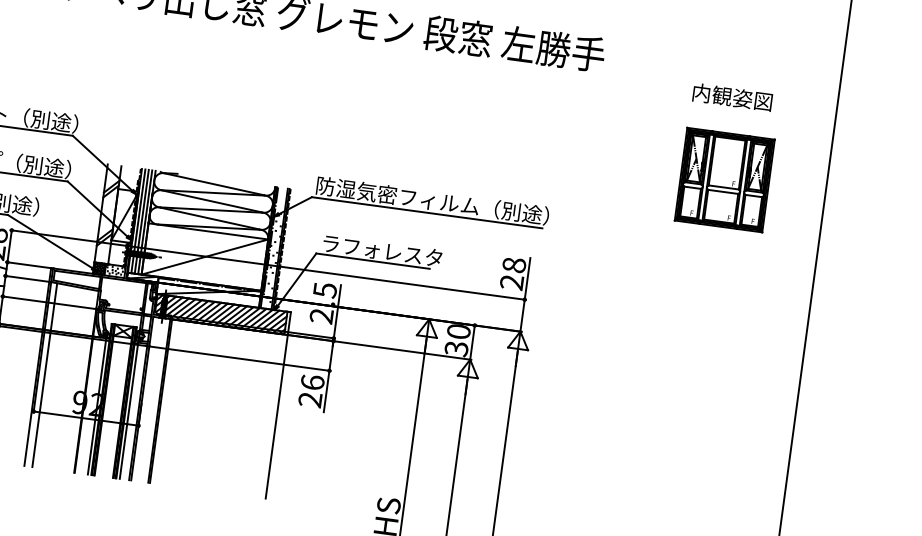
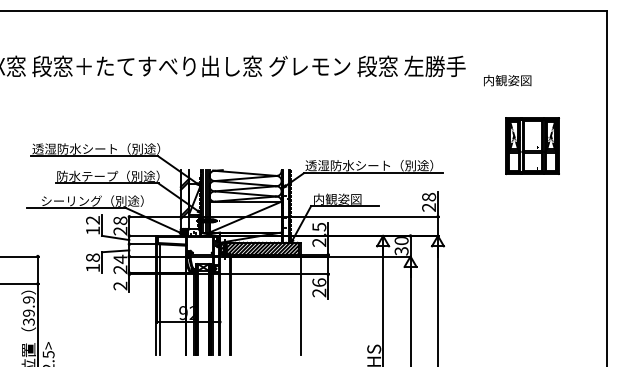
text: (732, 97) -> (507, 80), moved
part: (724, 179) -> (532, 145), moved
text: (432, 200) -> (375, 165), 防湿気密フィルム（別途） -> 透湿防水シート（別途）
text: (381, 249) -> (349, 198), ラフォレスタ -> 内観姿図

